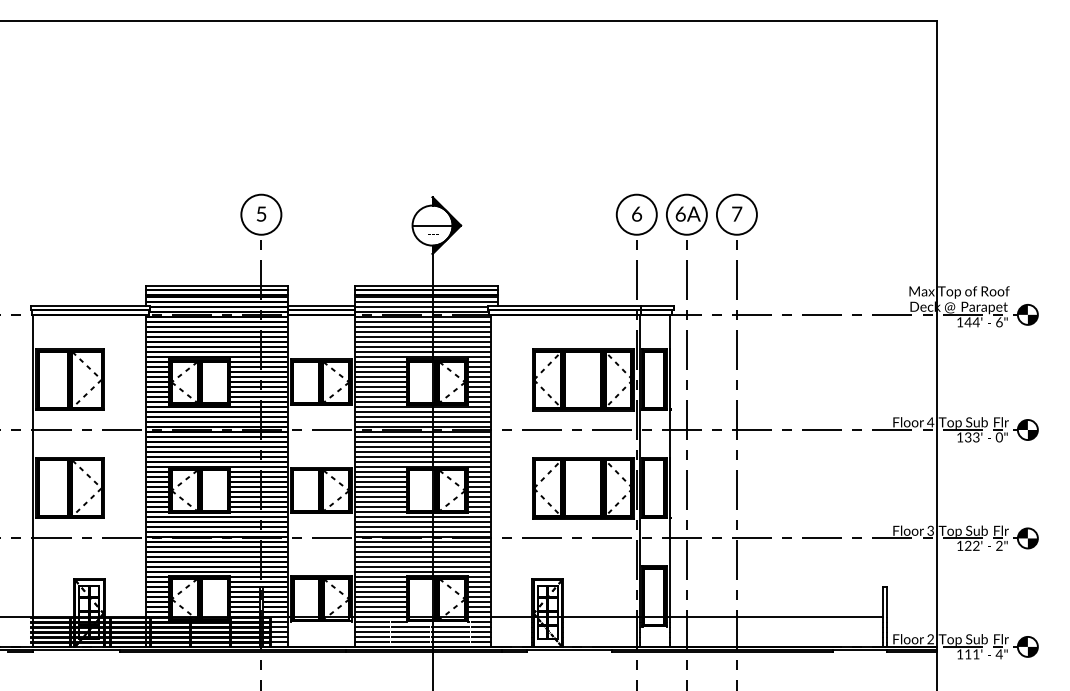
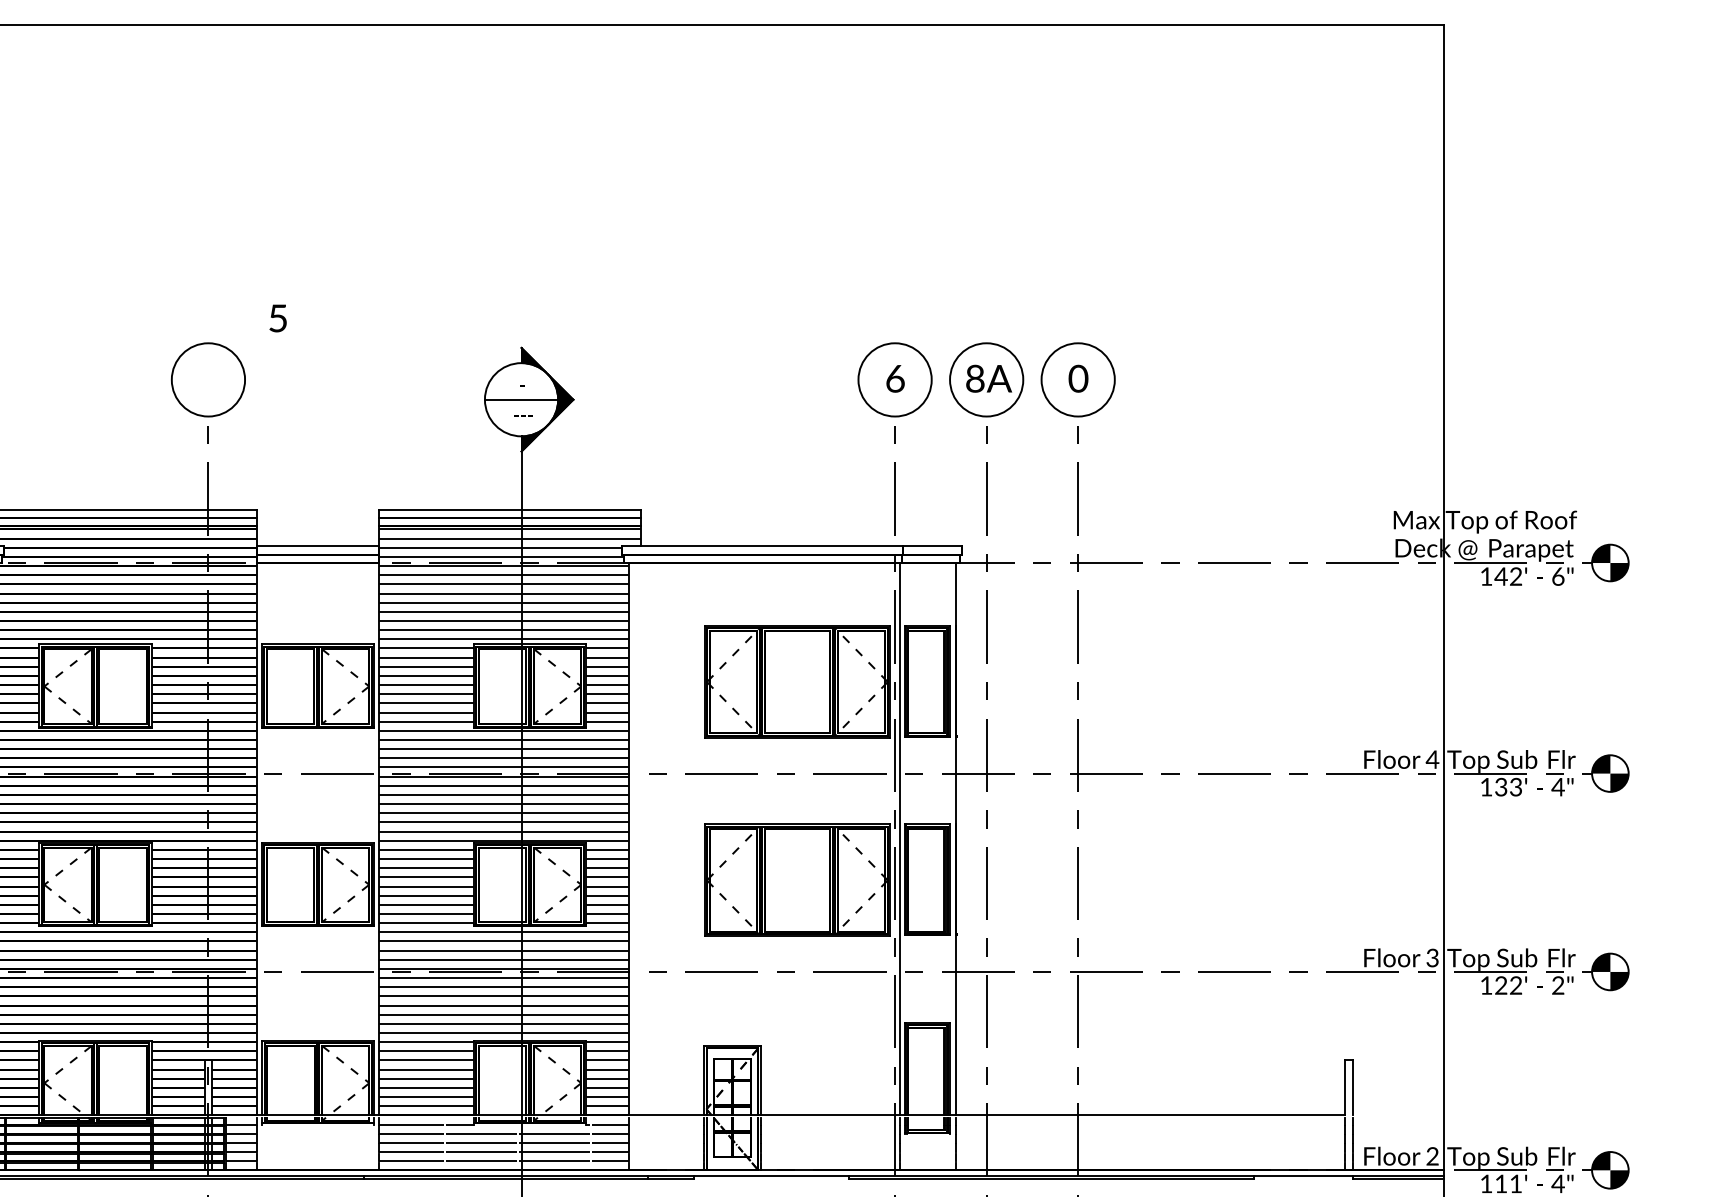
text: (261, 213) -> (278, 317), moved
text: (680, 213) -> (975, 377), 6A -> 8A
text: (736, 213) -> (1077, 377), 7 -> 0
text: (975, 322) -> (1514, 576), 144' -> 142'
text: (998, 437) -> (1556, 787), 0" -> 4"

